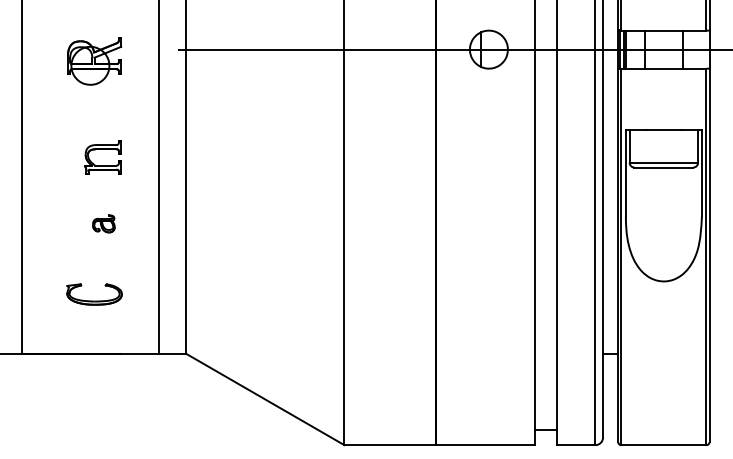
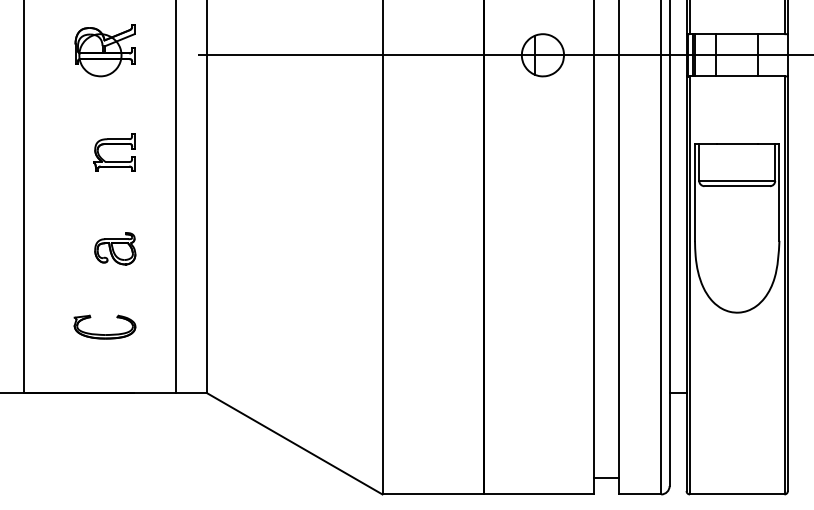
part: (94, 61) -> (104, 50), moved
part: (103, 149) -> (114, 144), moved
part: (103, 223) -> (115, 248), size x1.67

